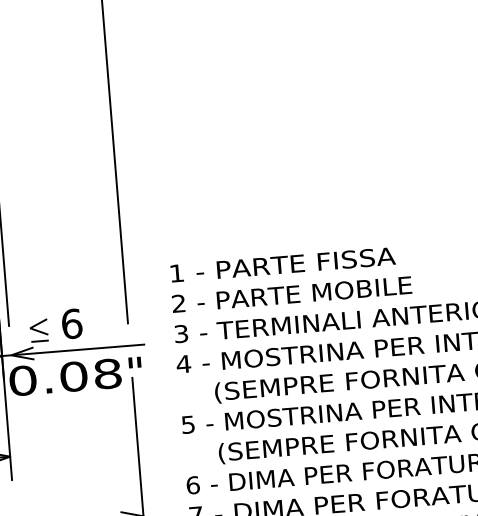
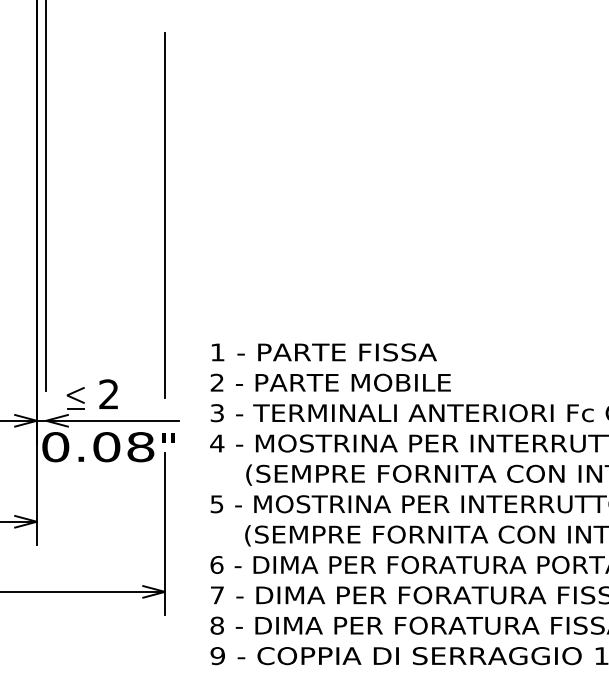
text: (72, 324) -> (109, 394), 6 -> 2

